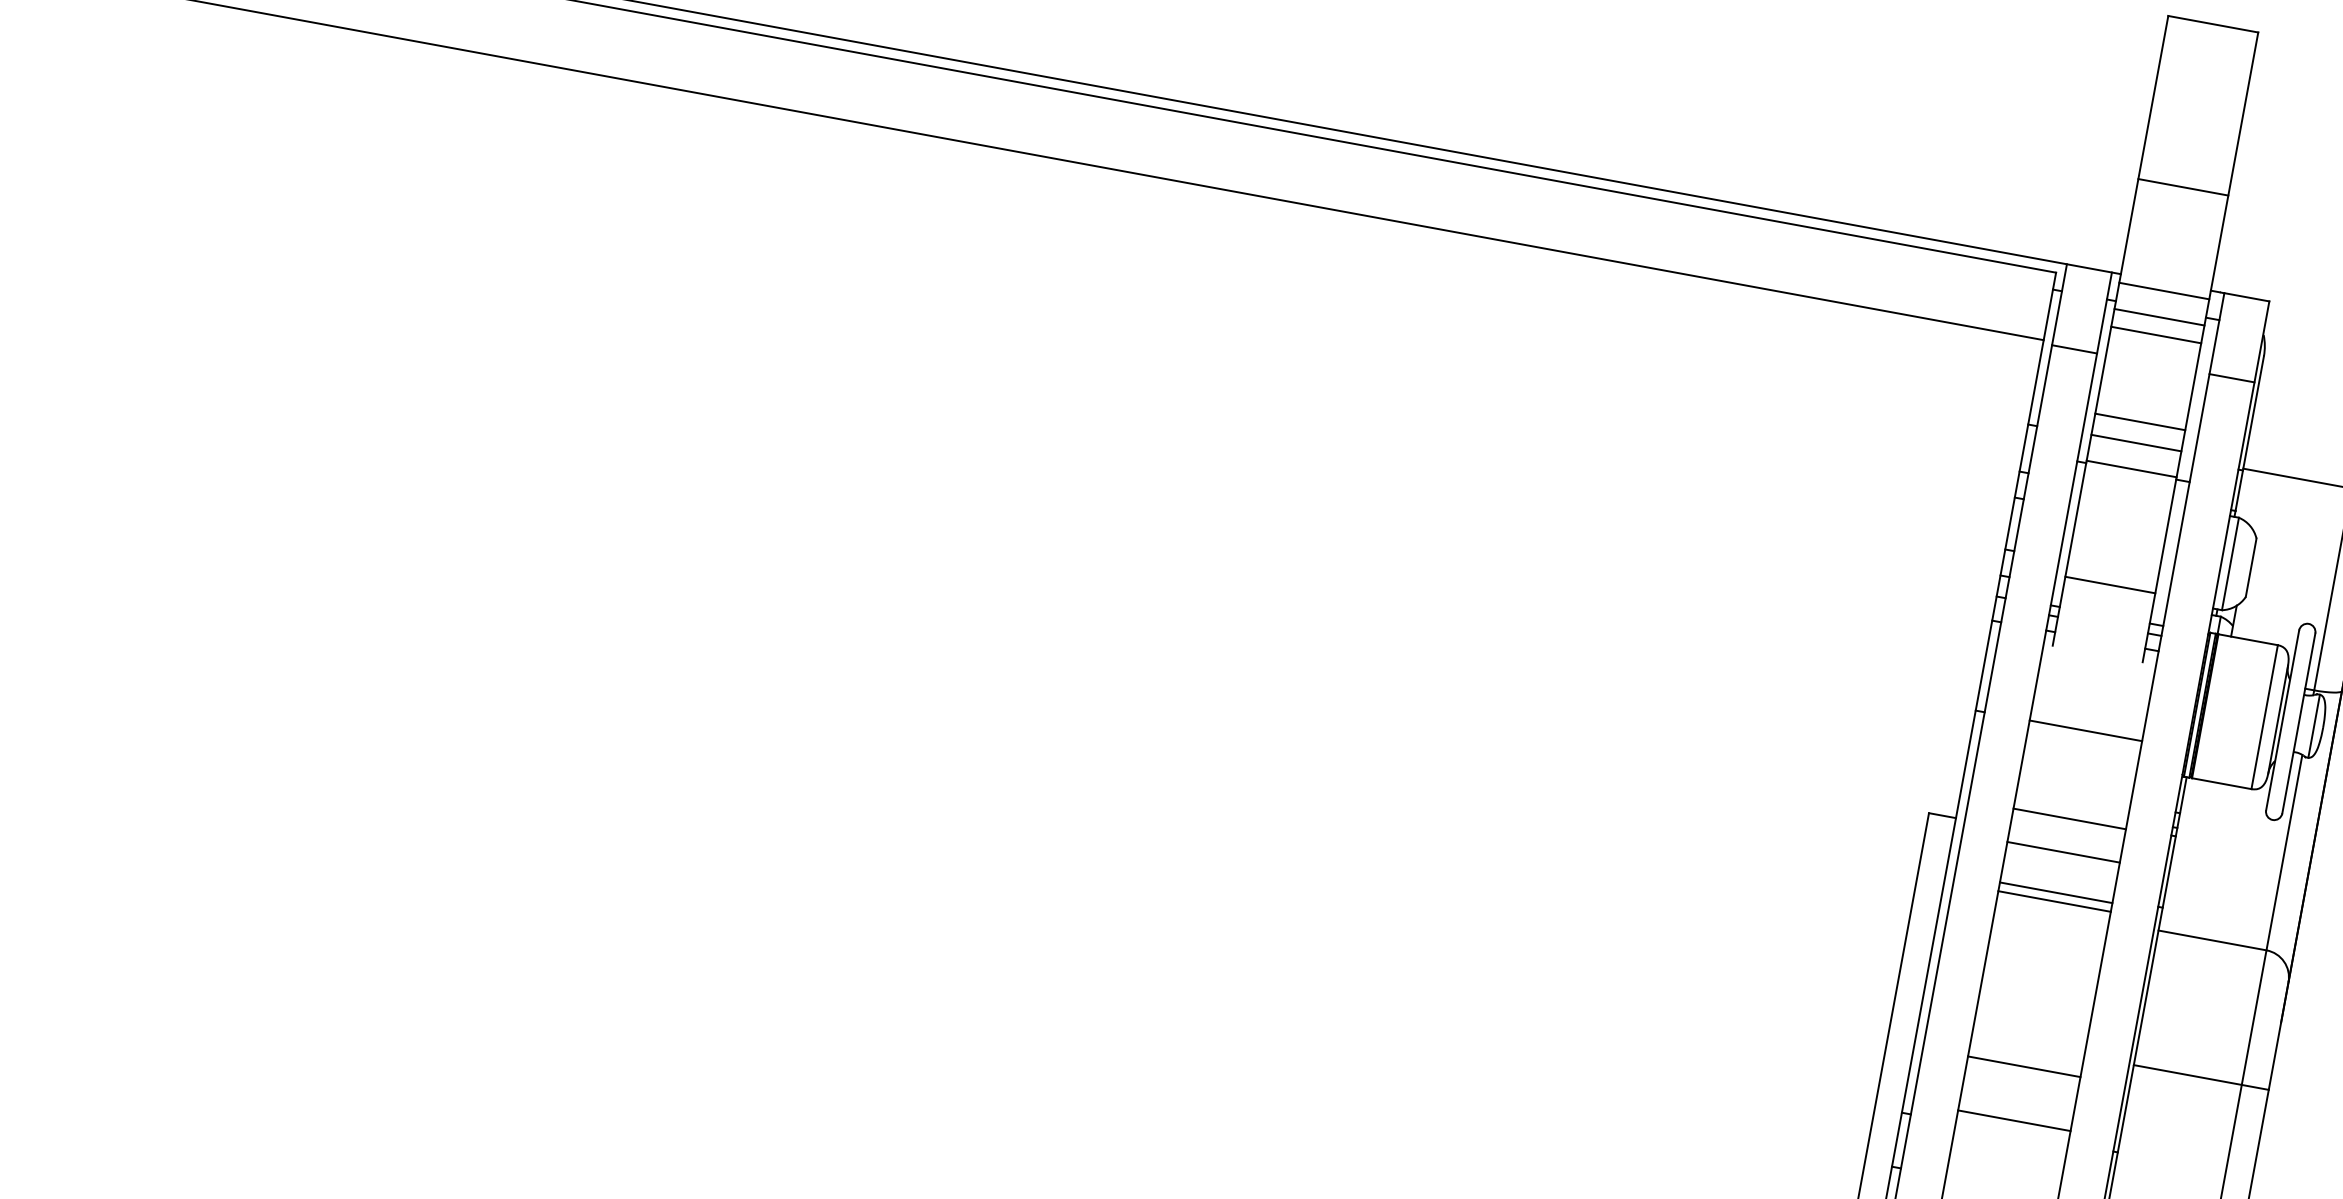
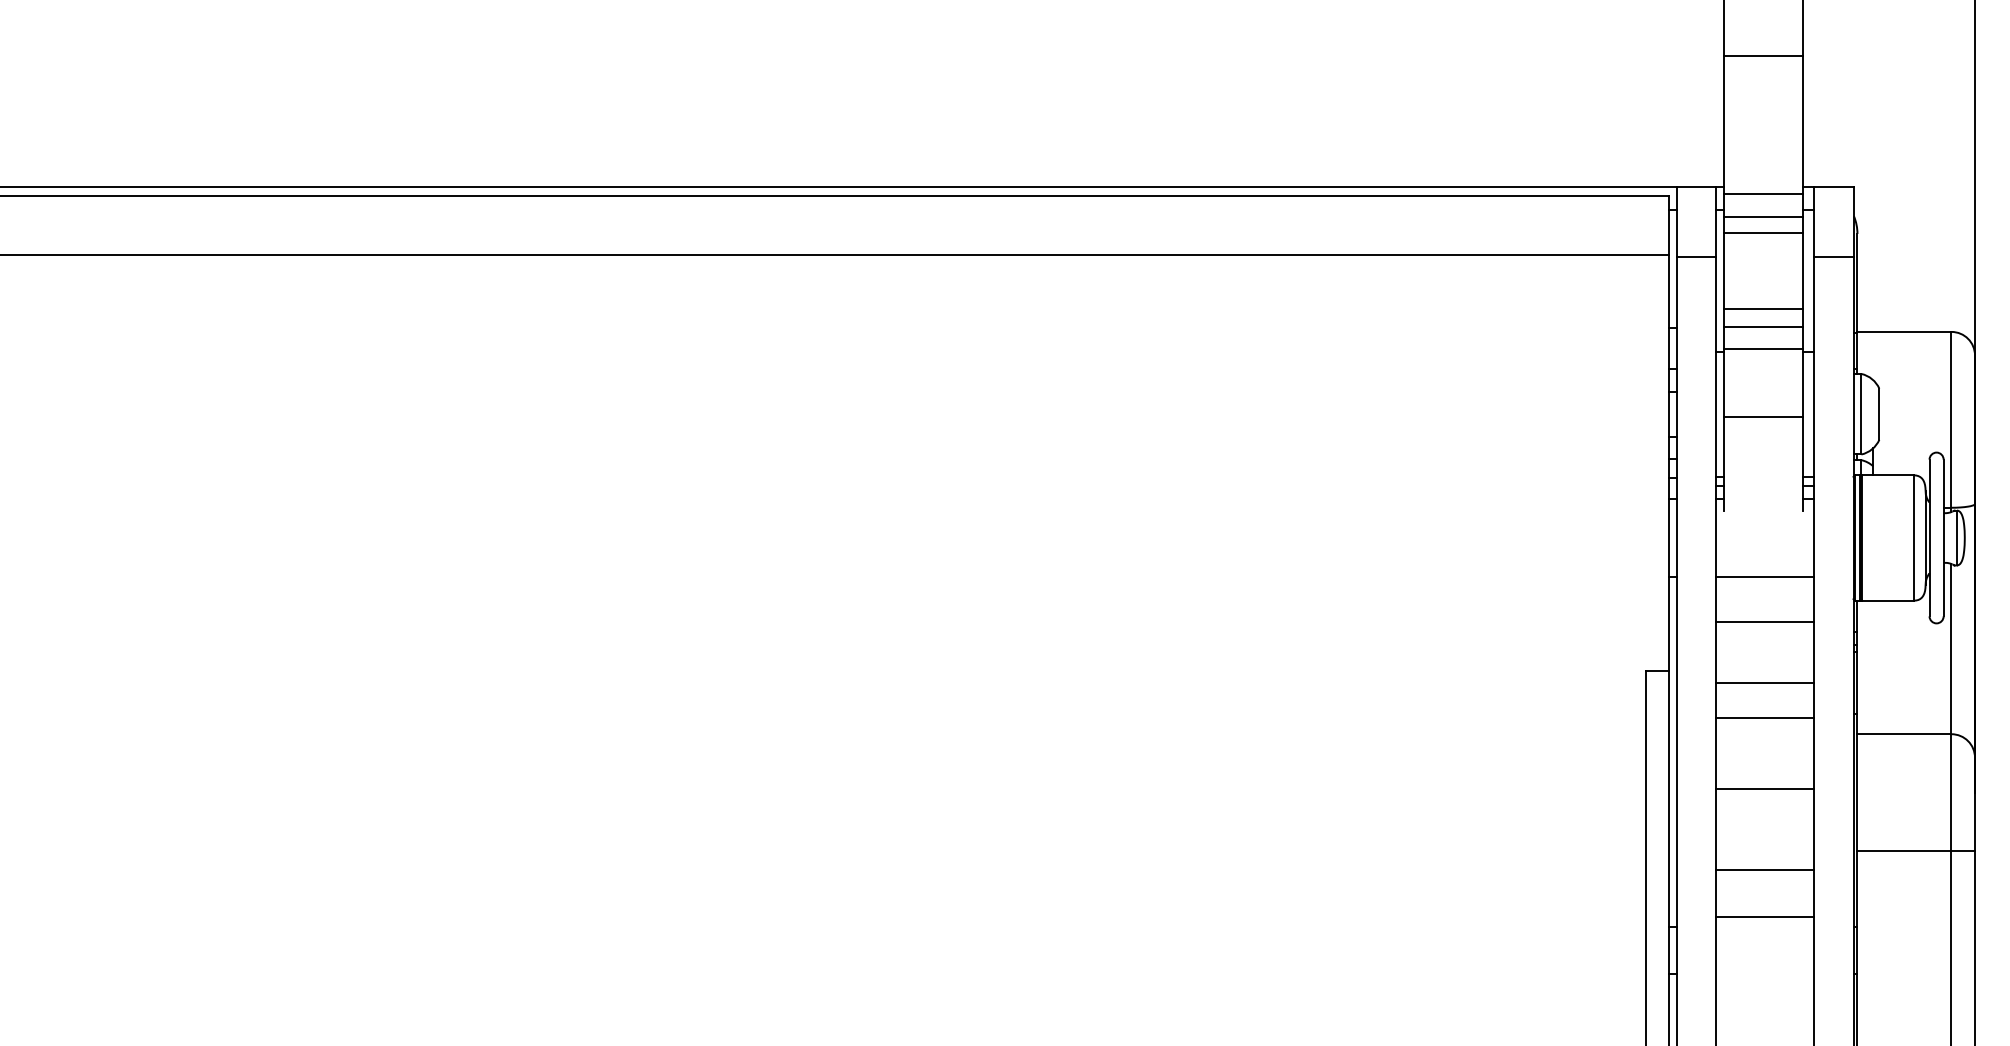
line: (2183, 187) -> (1763, 56), moved
line: (2110, 585) -> (1763, 416), moved
line: (2069, 818) -> (1765, 621), moved
line: (2054, 901) -> (1765, 788), moved

